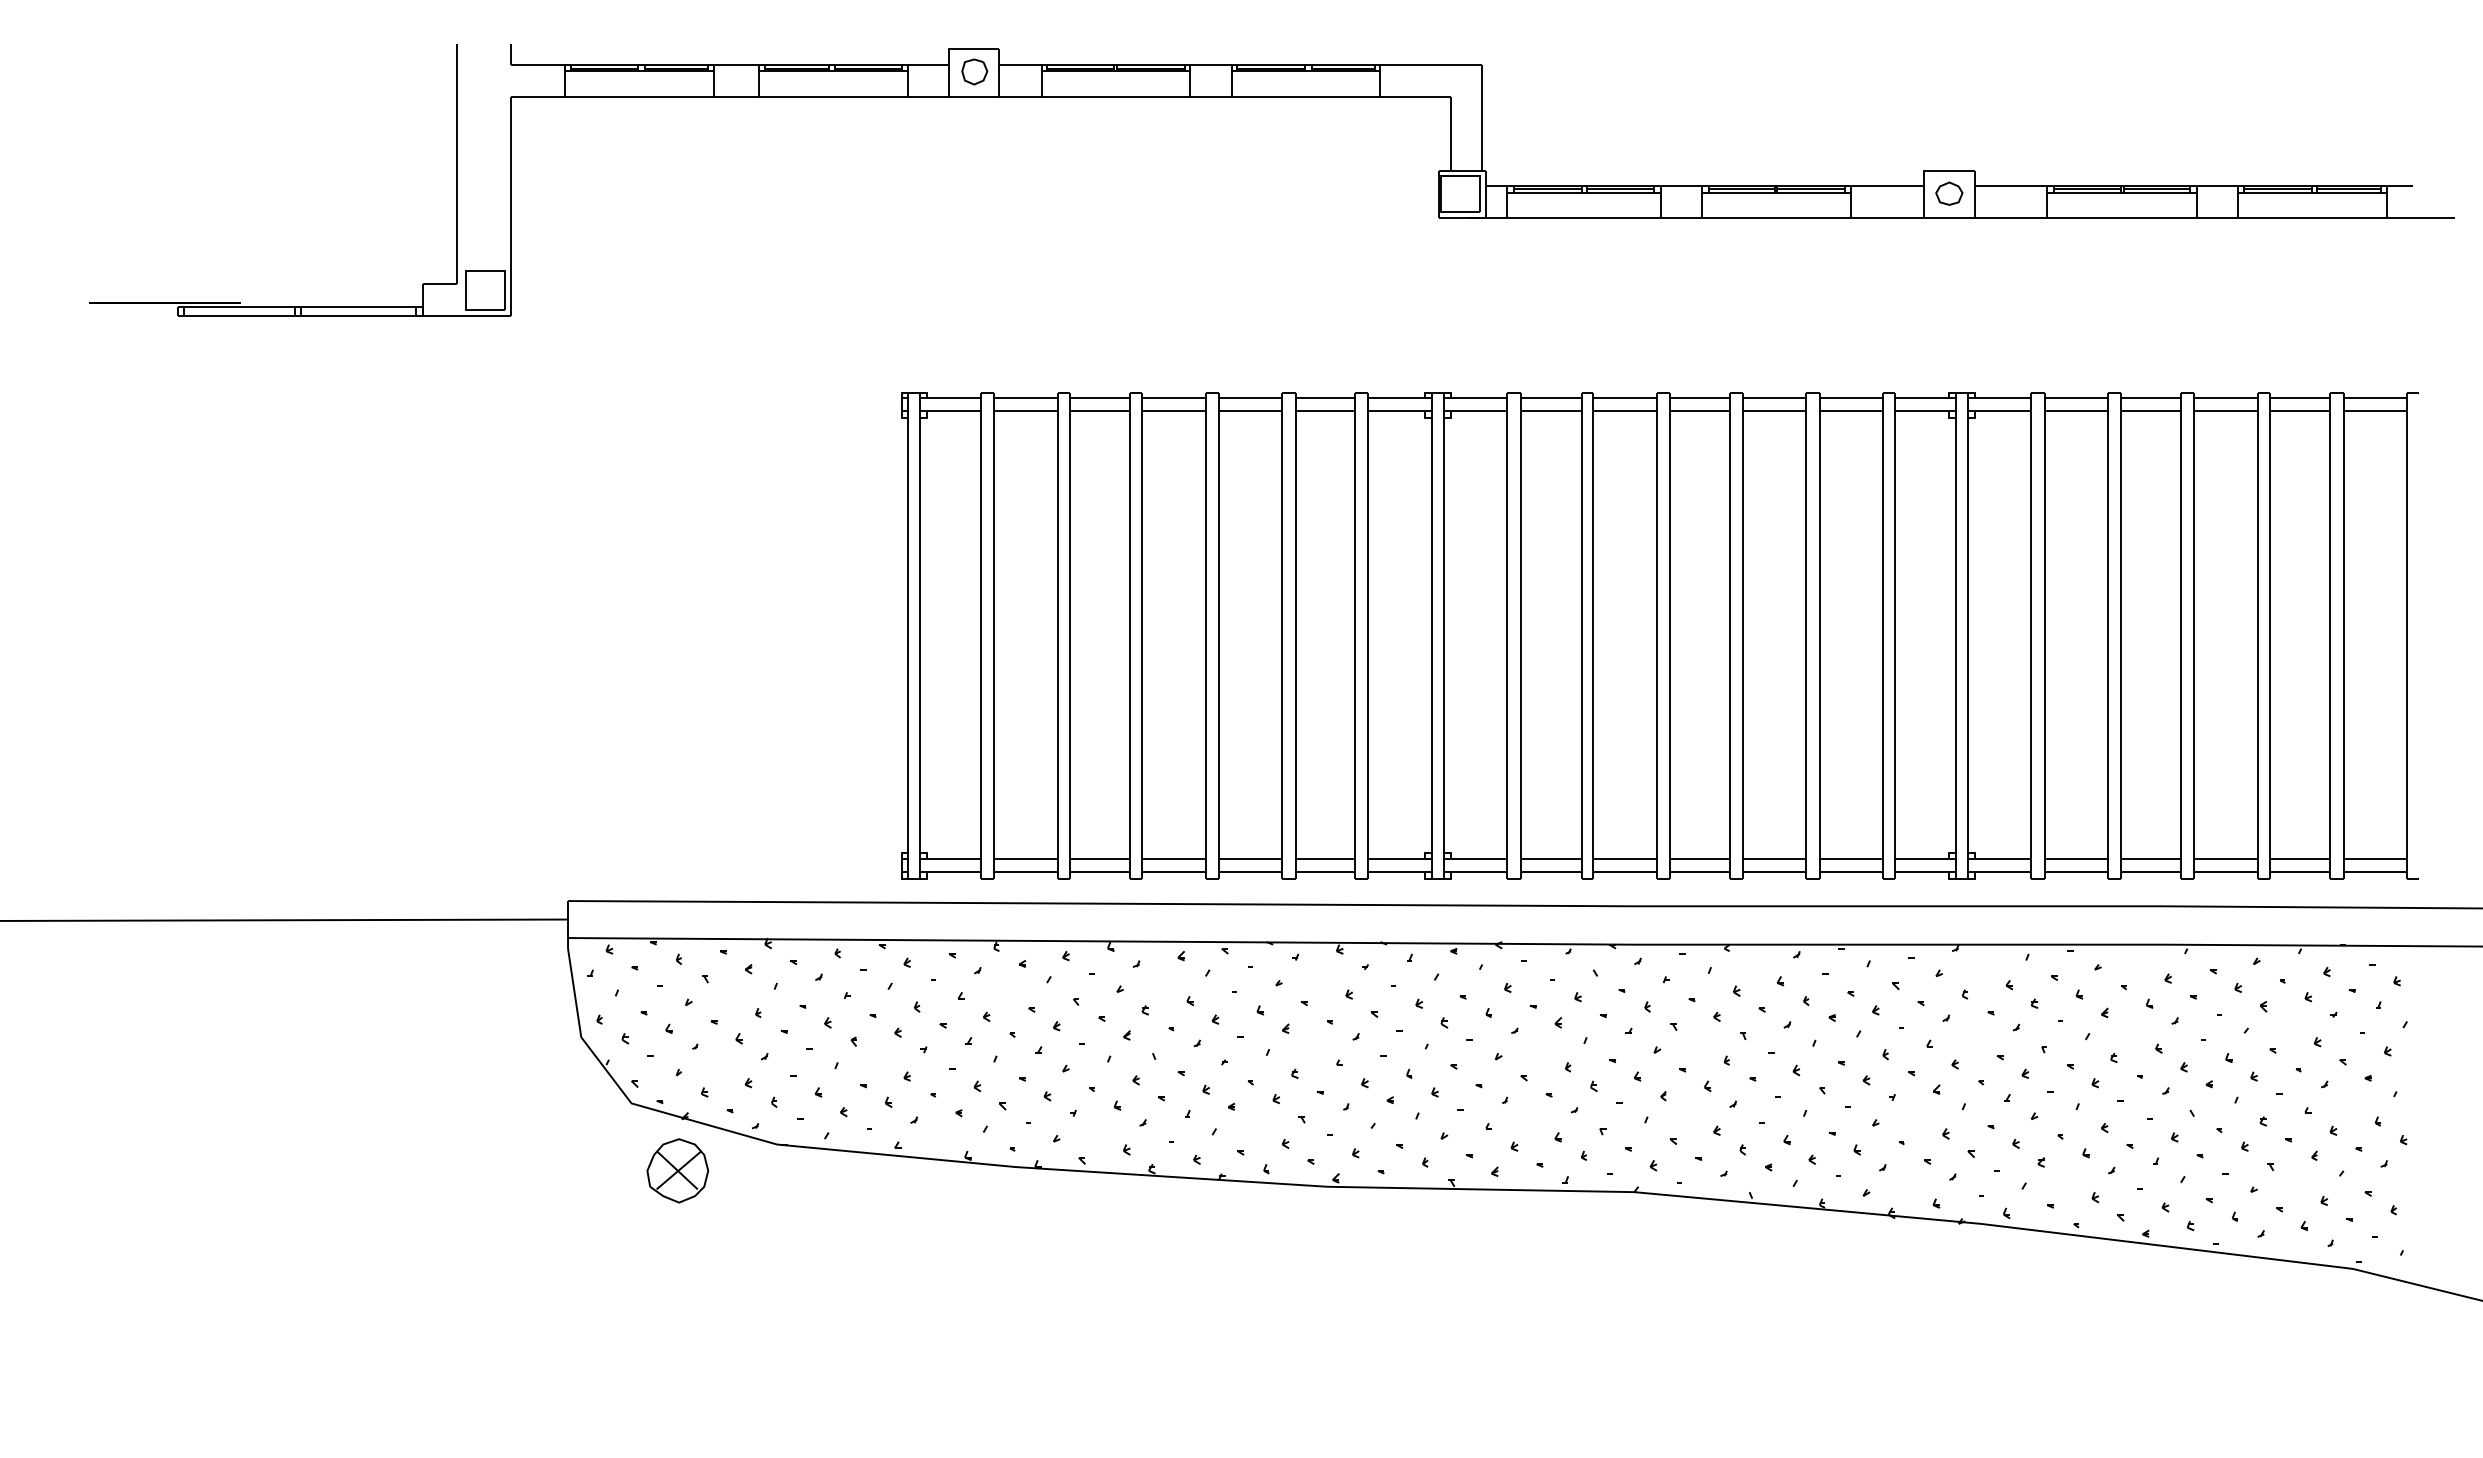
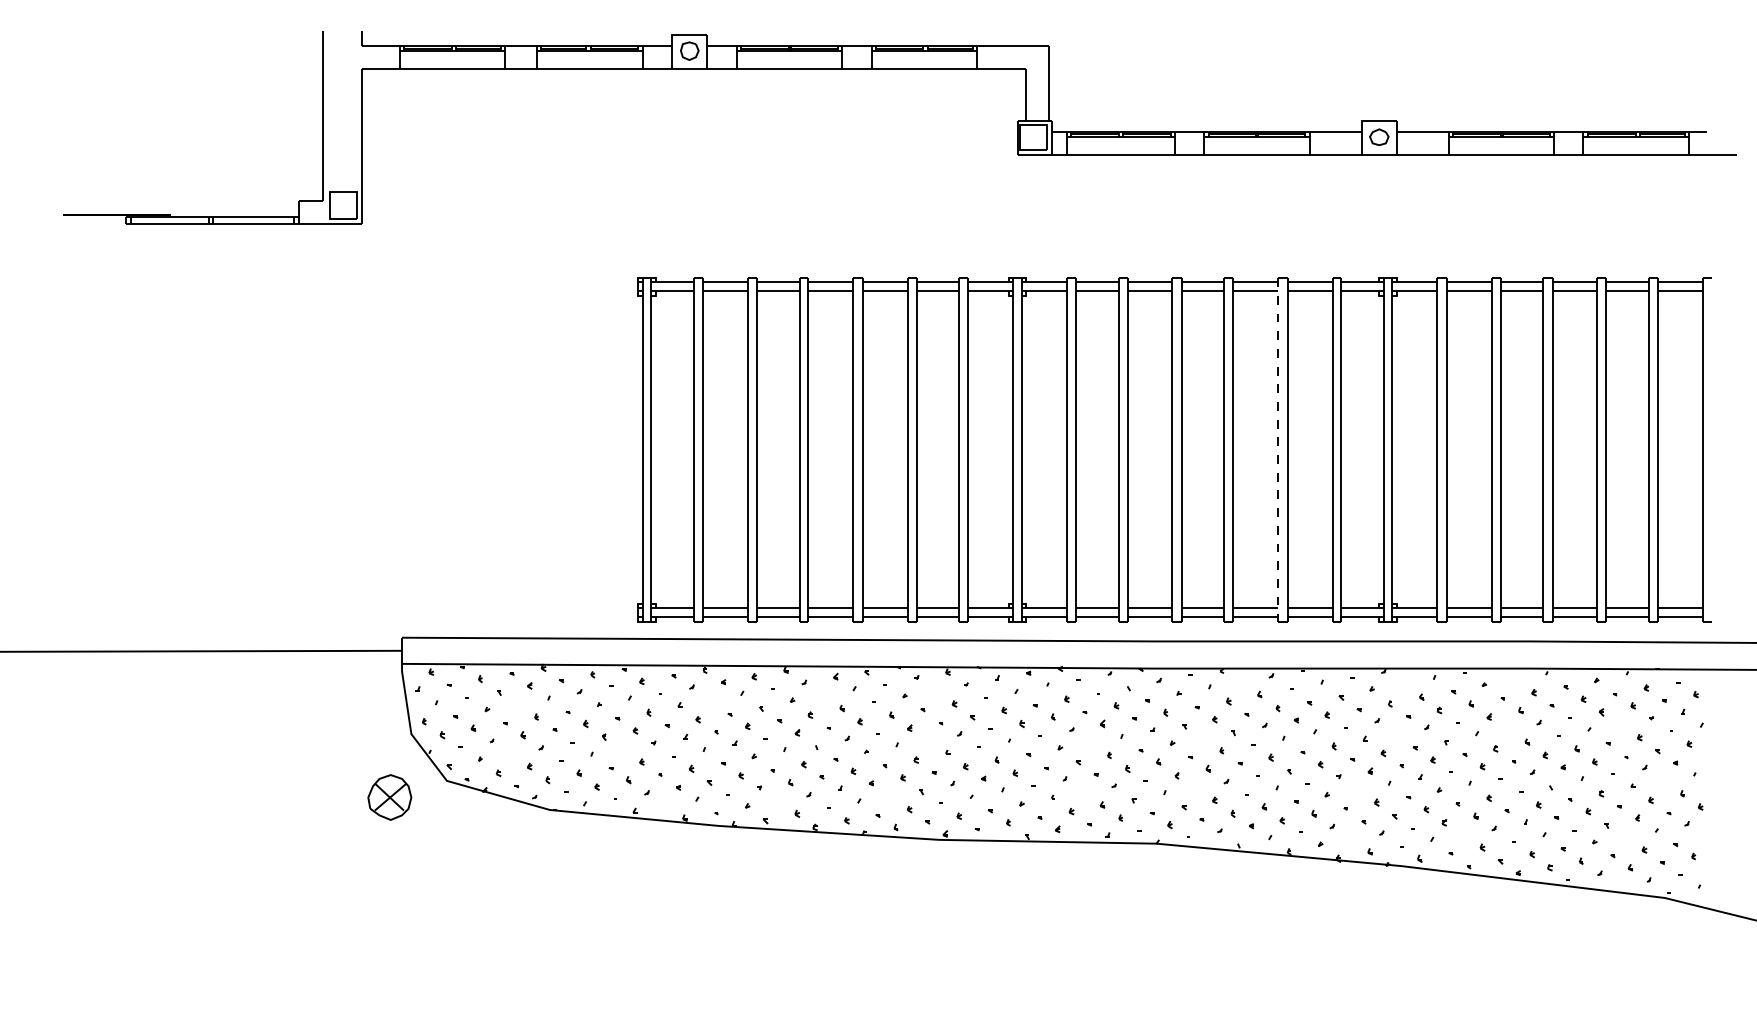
line: (1806, 635) -> (1278, 449), solid -> dashed
part: (677, 1170) -> (389, 797), moved

